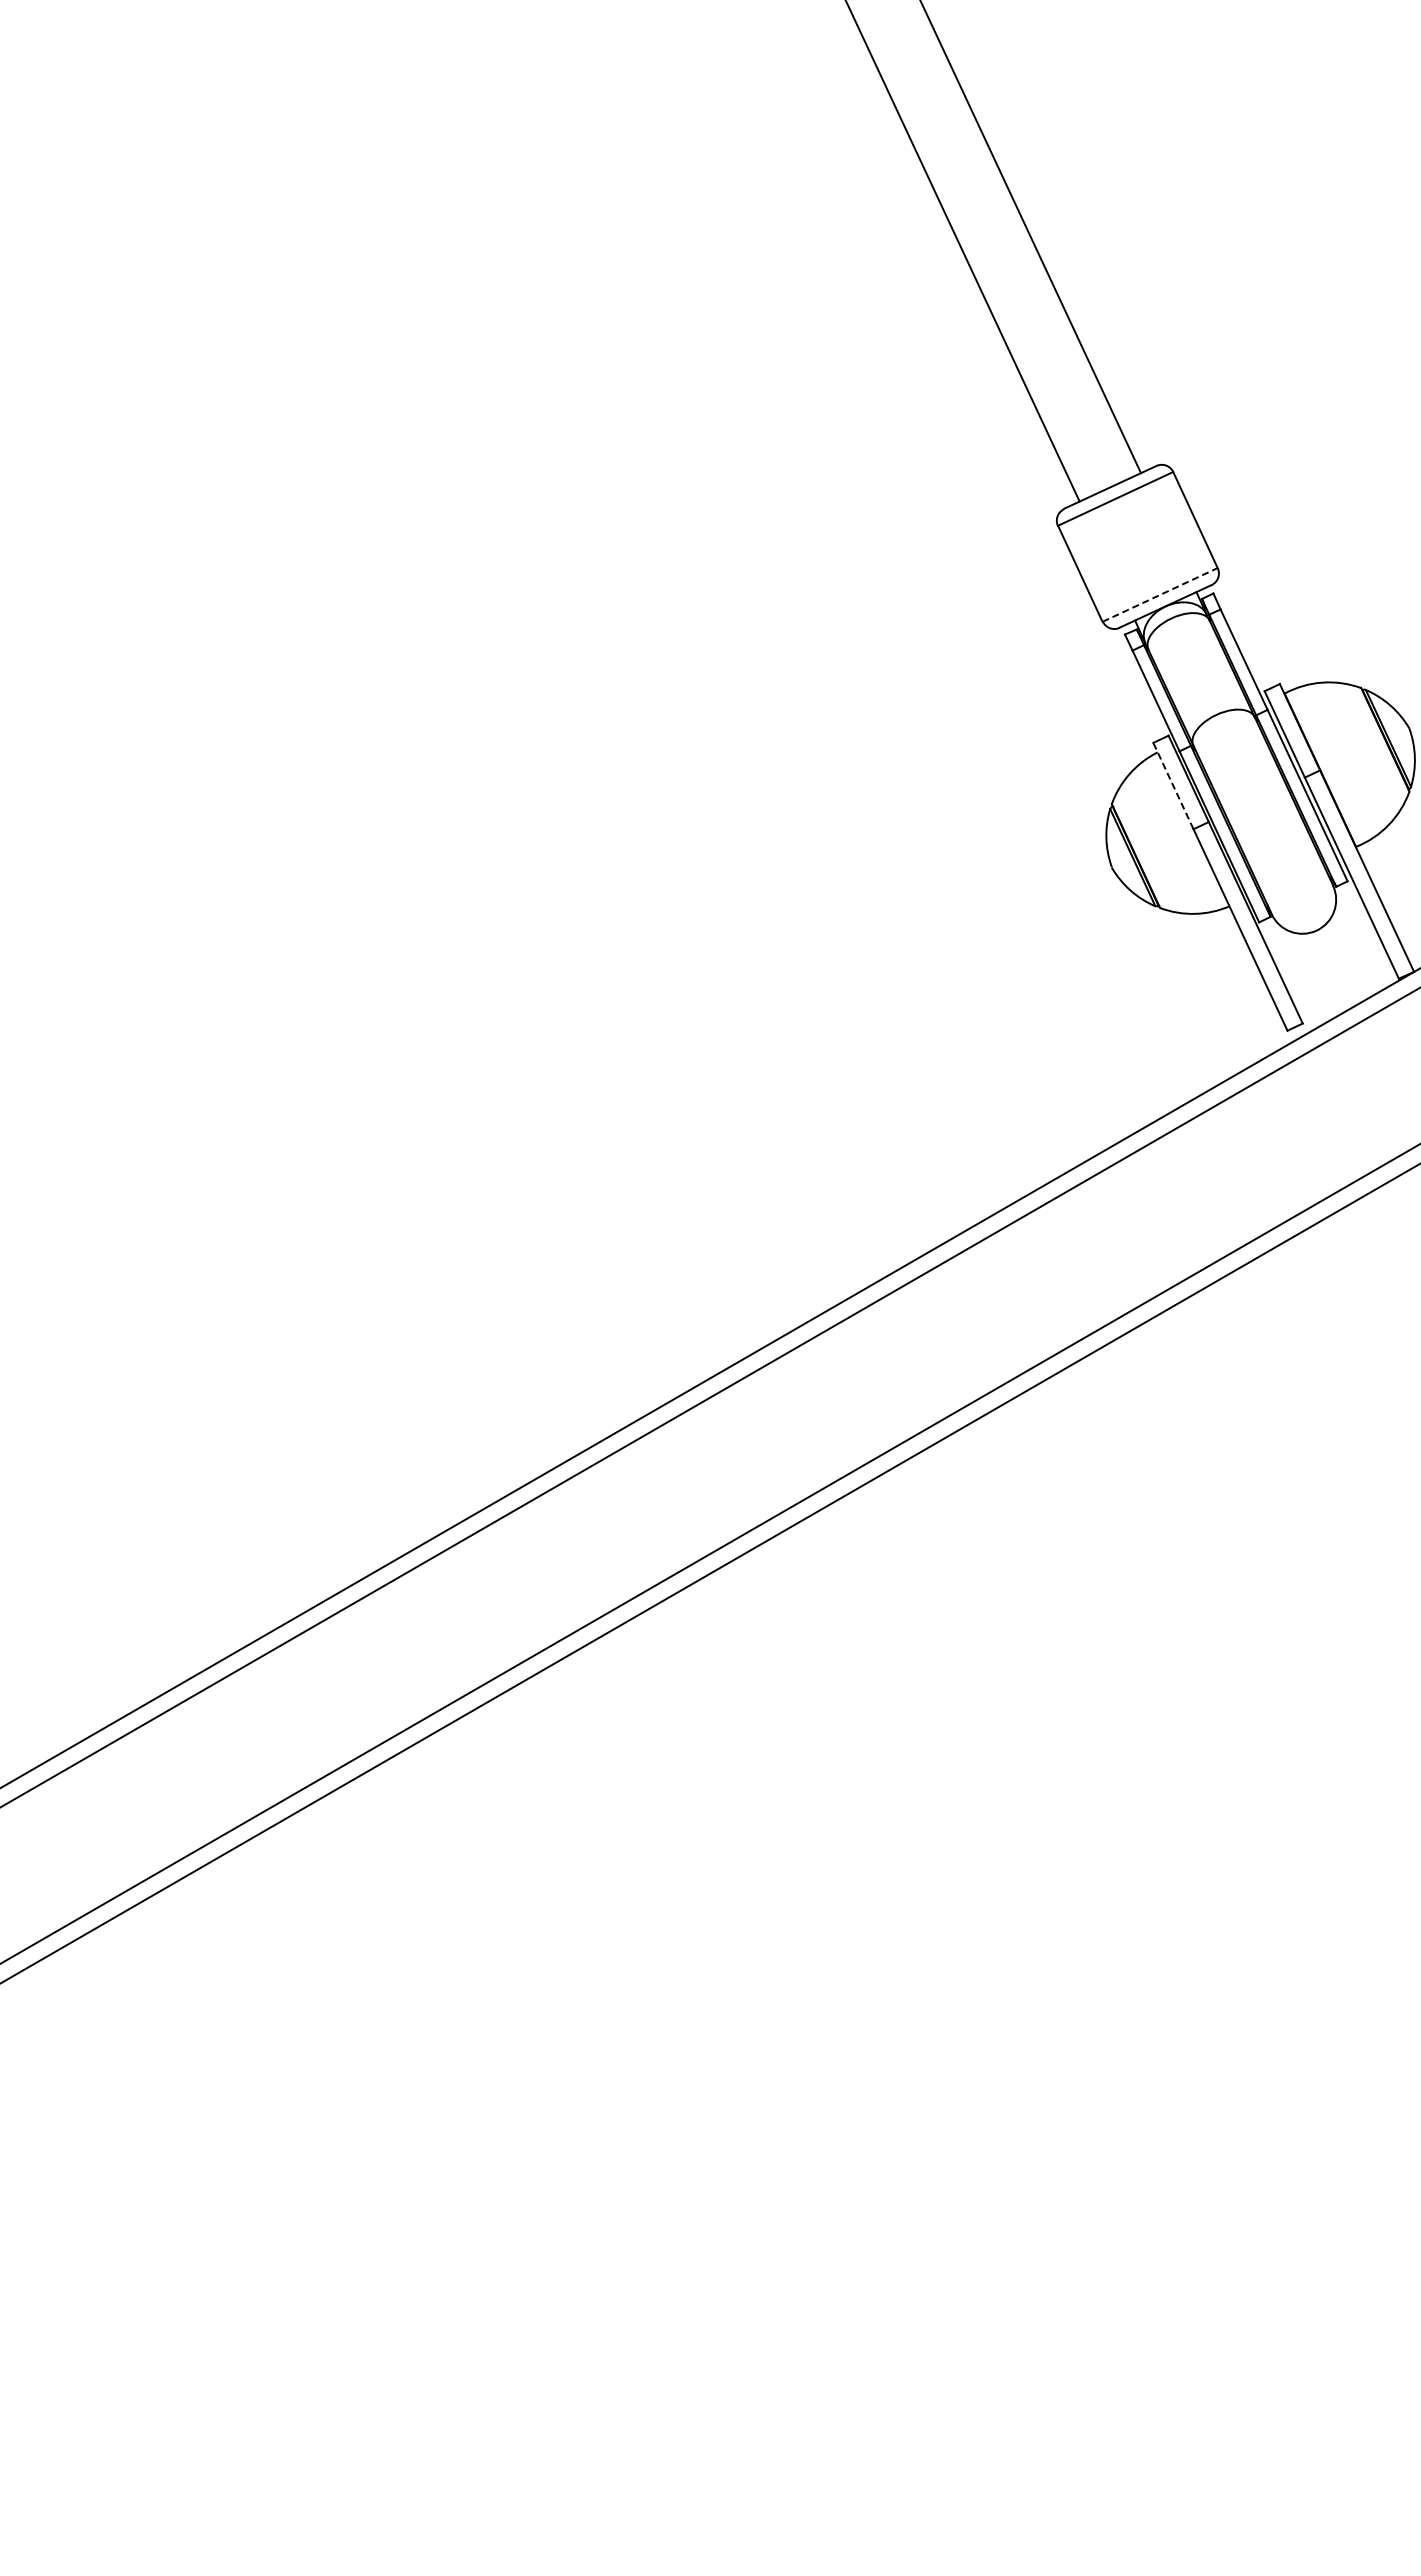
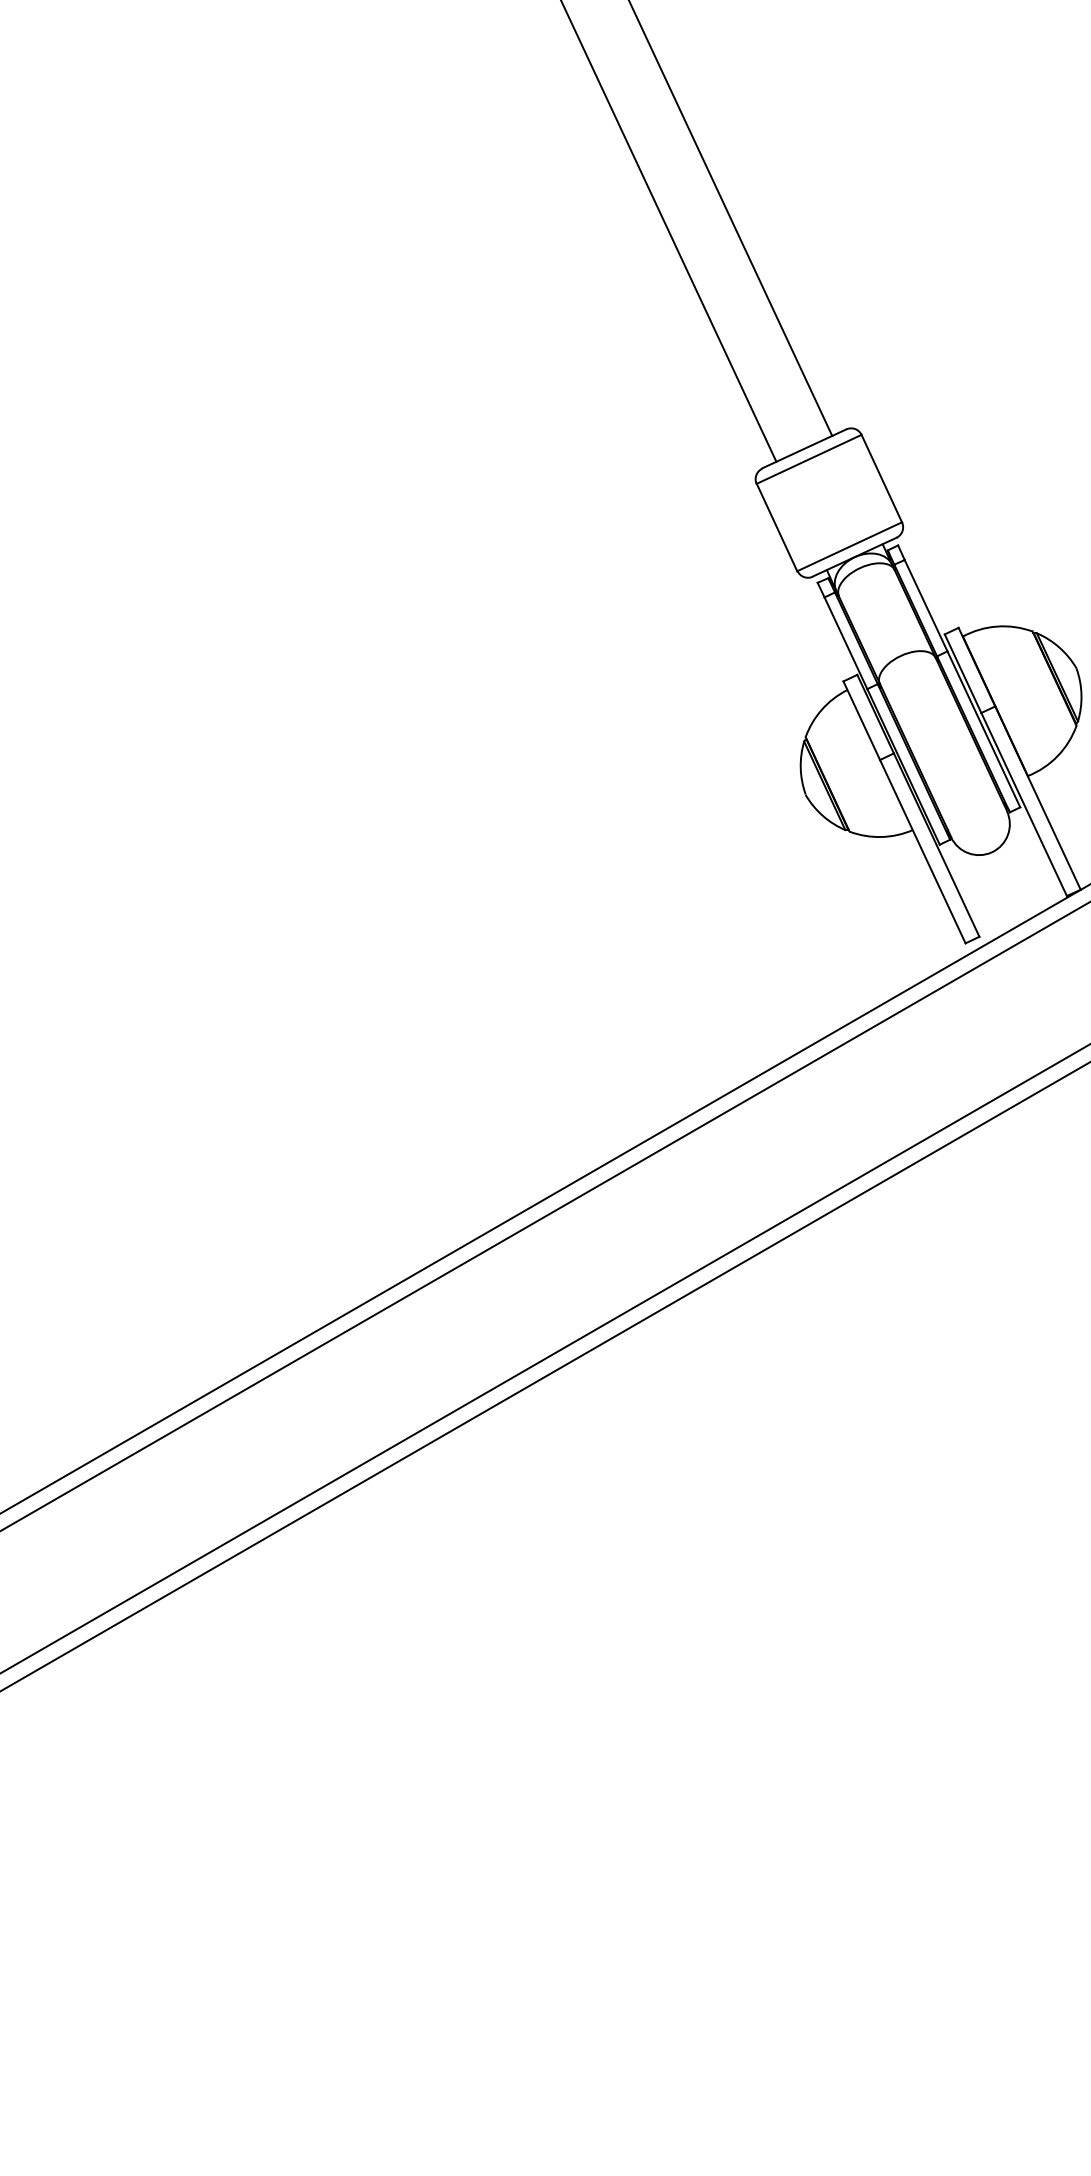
line: (1160, 594) -> (849, 546), dashed -> solid
line: (1173, 786) -> (861, 721), dashed -> solid

